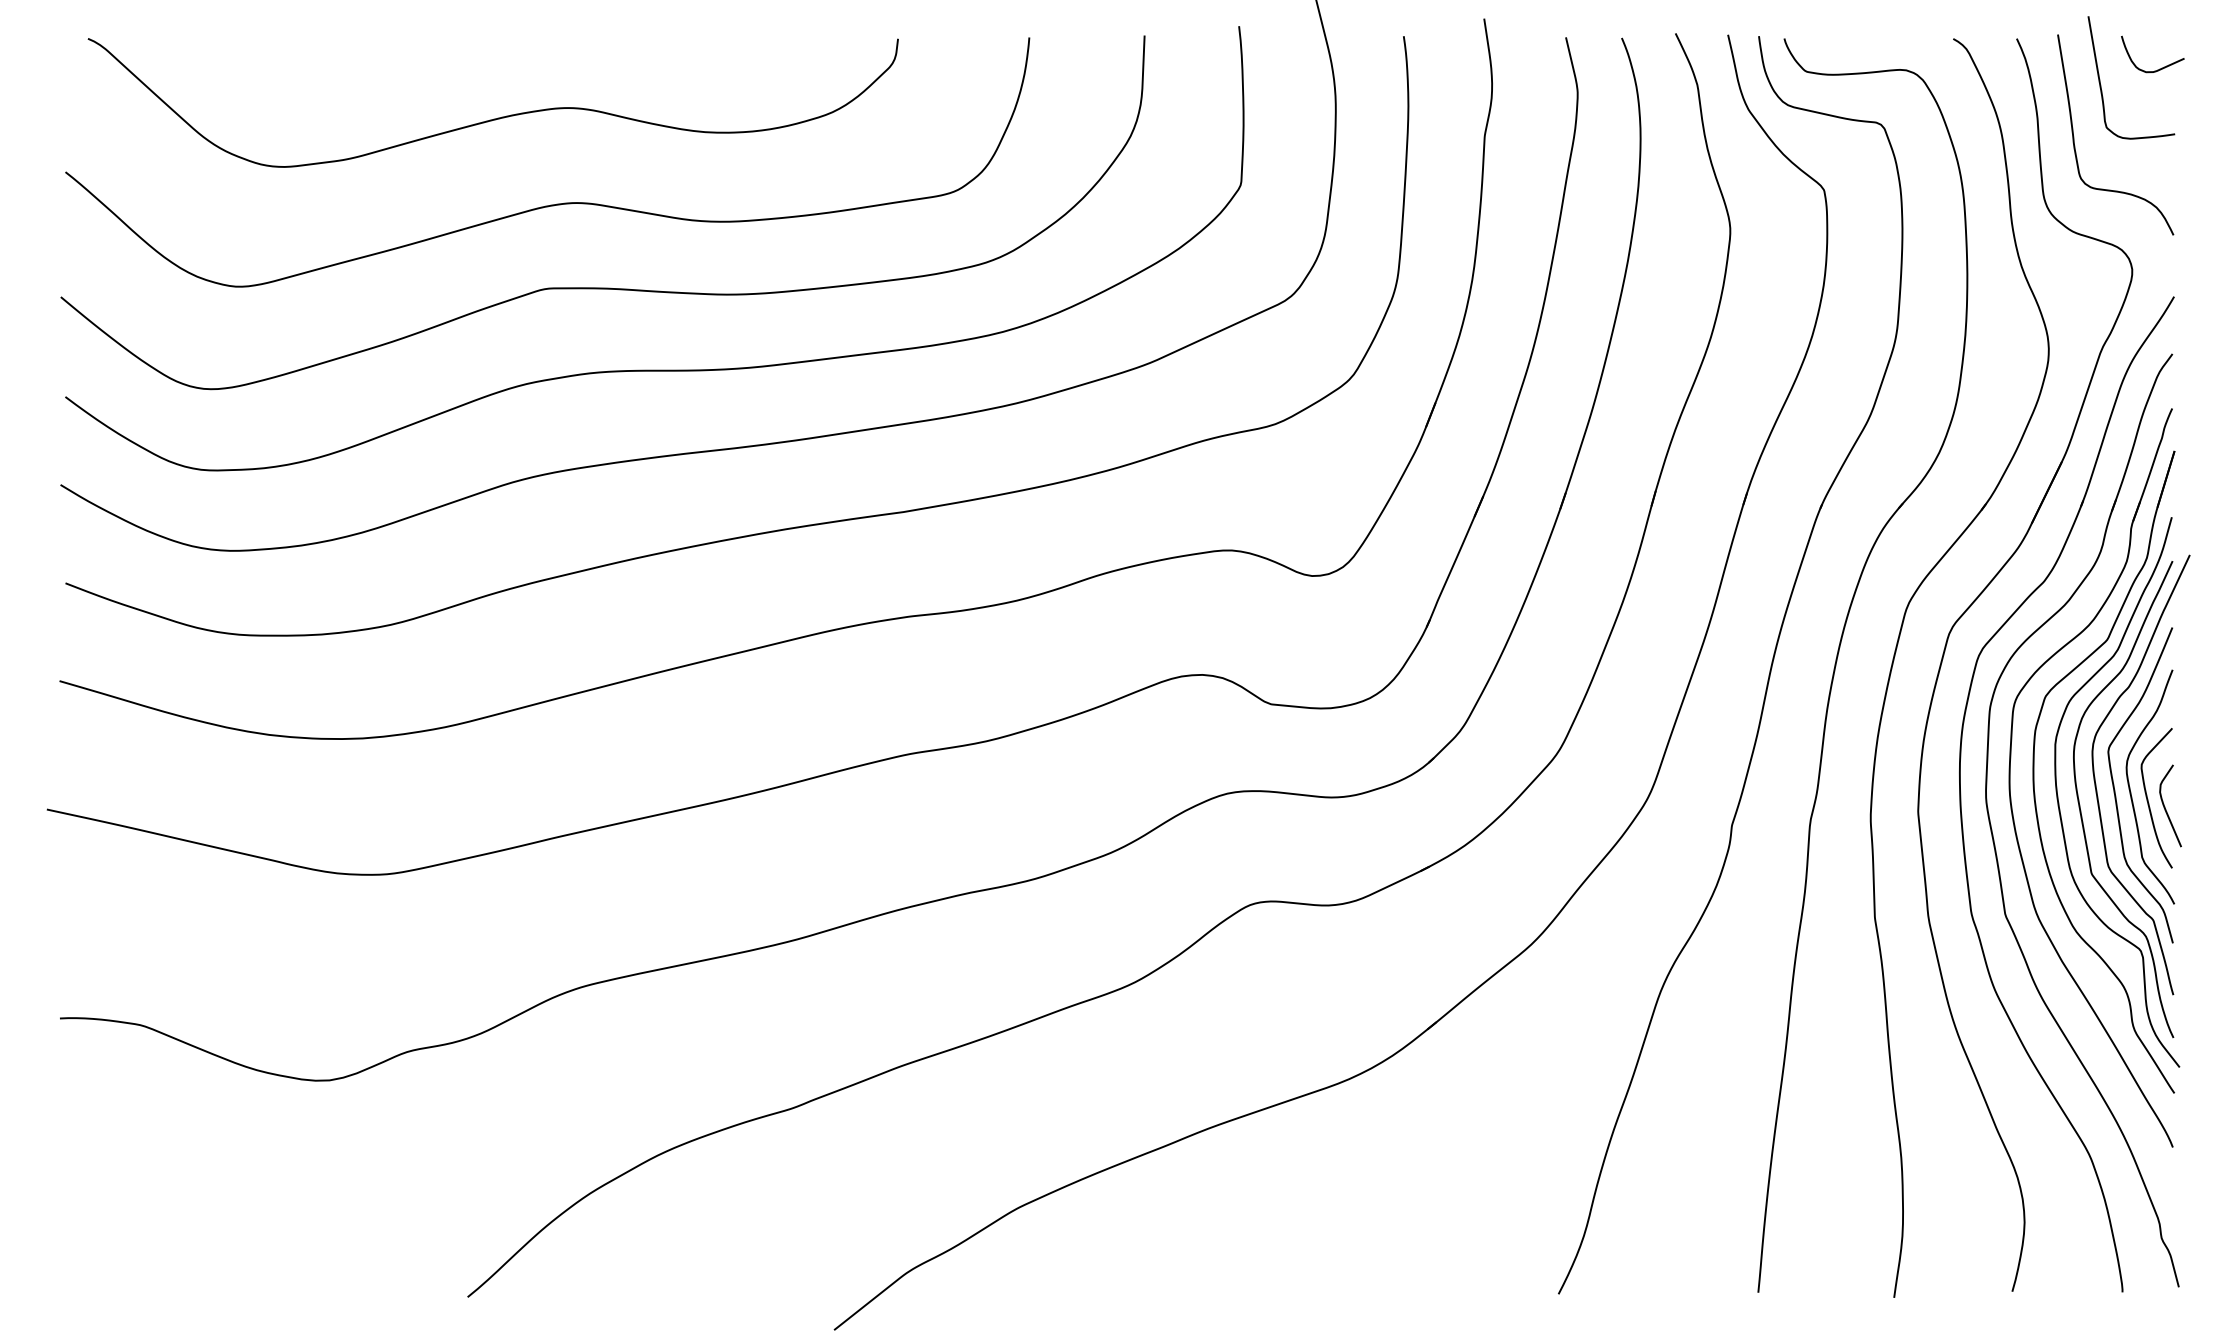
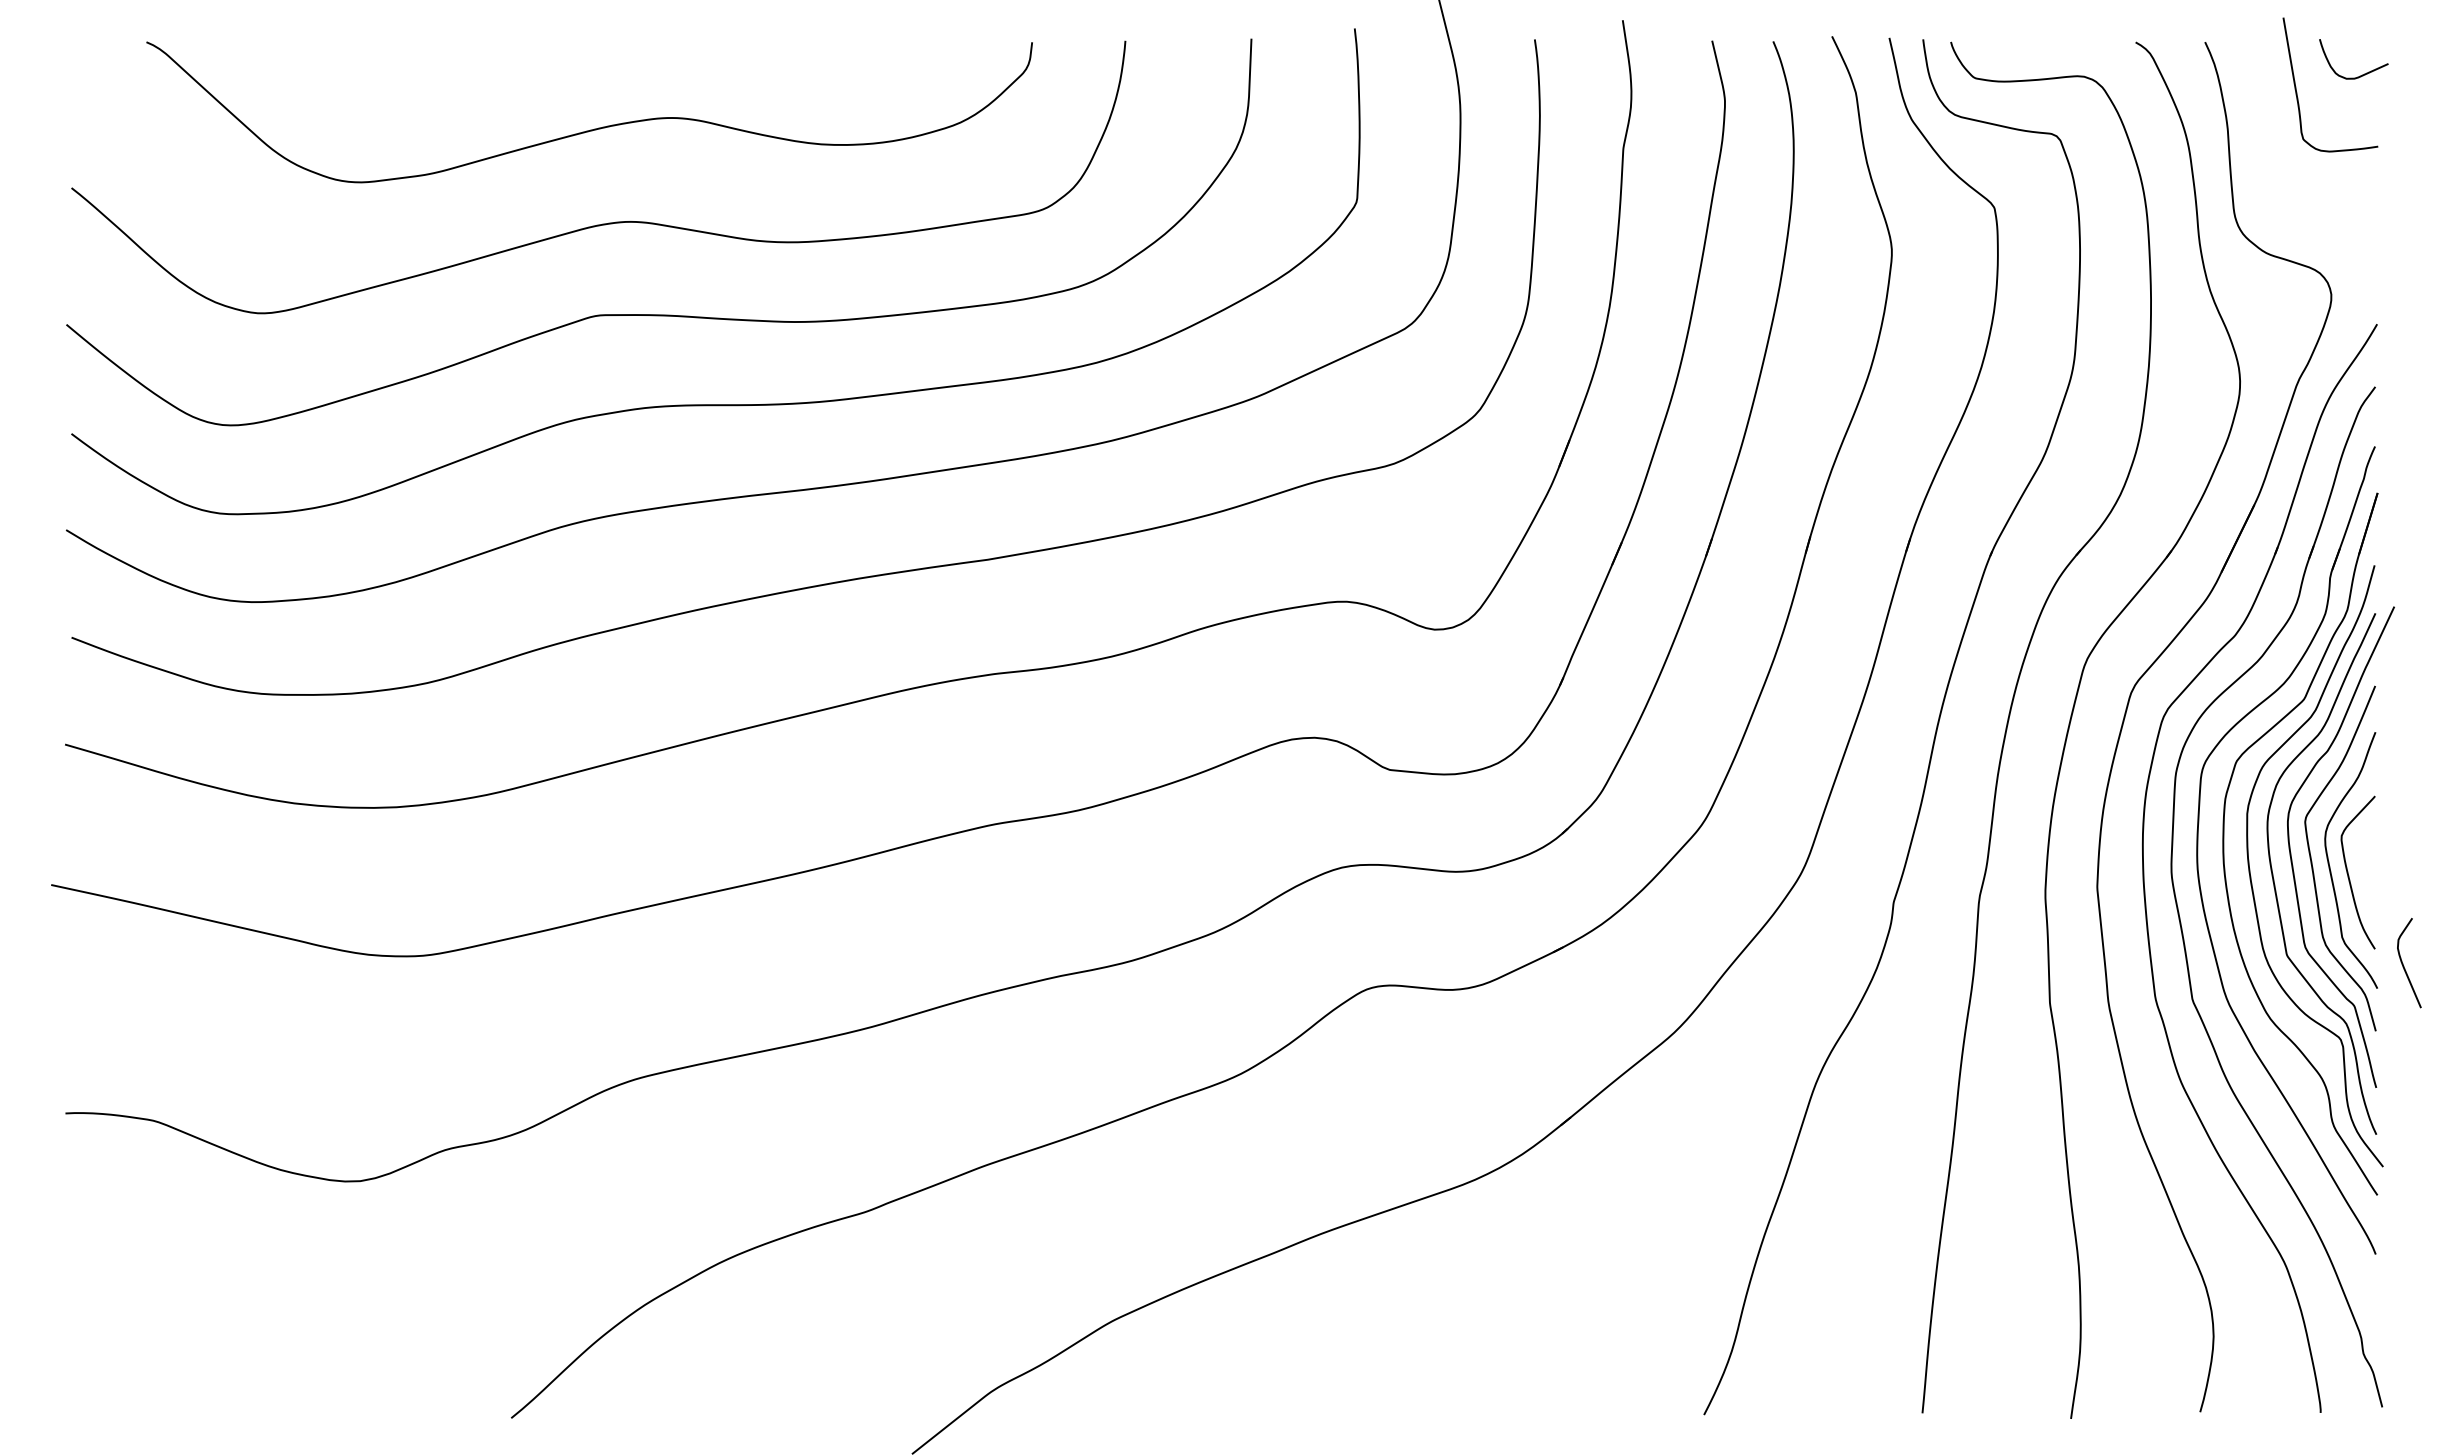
curve: (493, 118) -> (589, 129), moved
curve: (2074, 136) -> (2268, 149), removed
curve: (2165, 806) -> (2403, 963), moved

